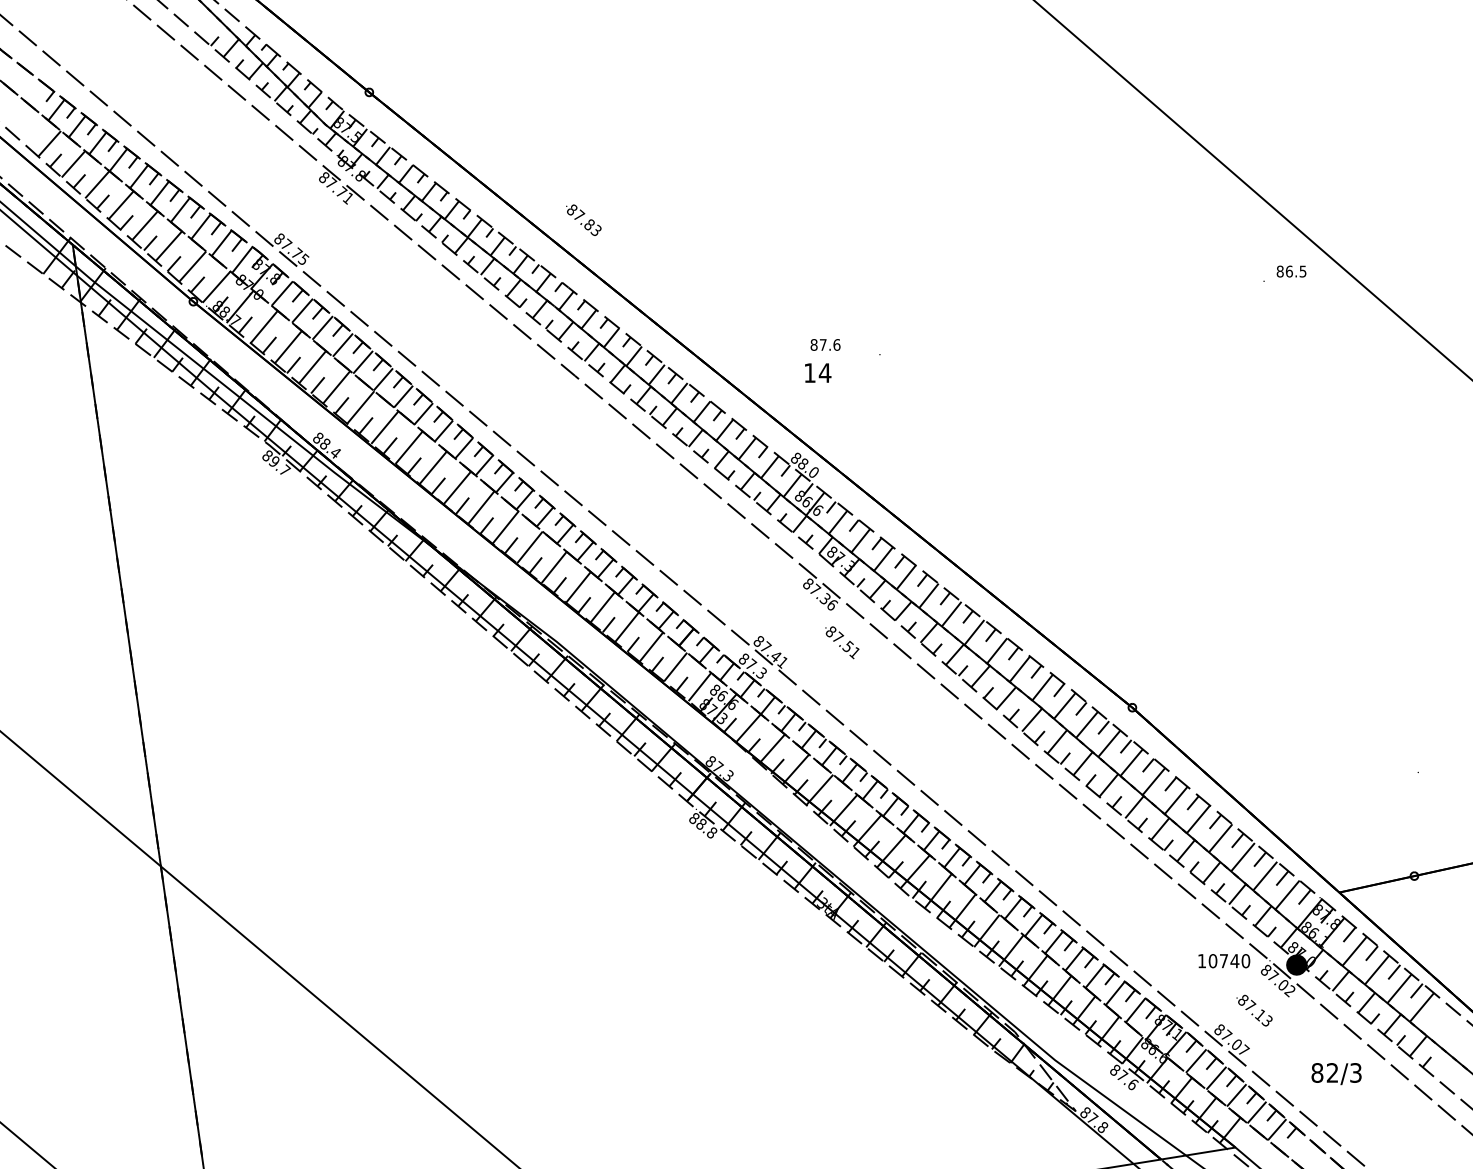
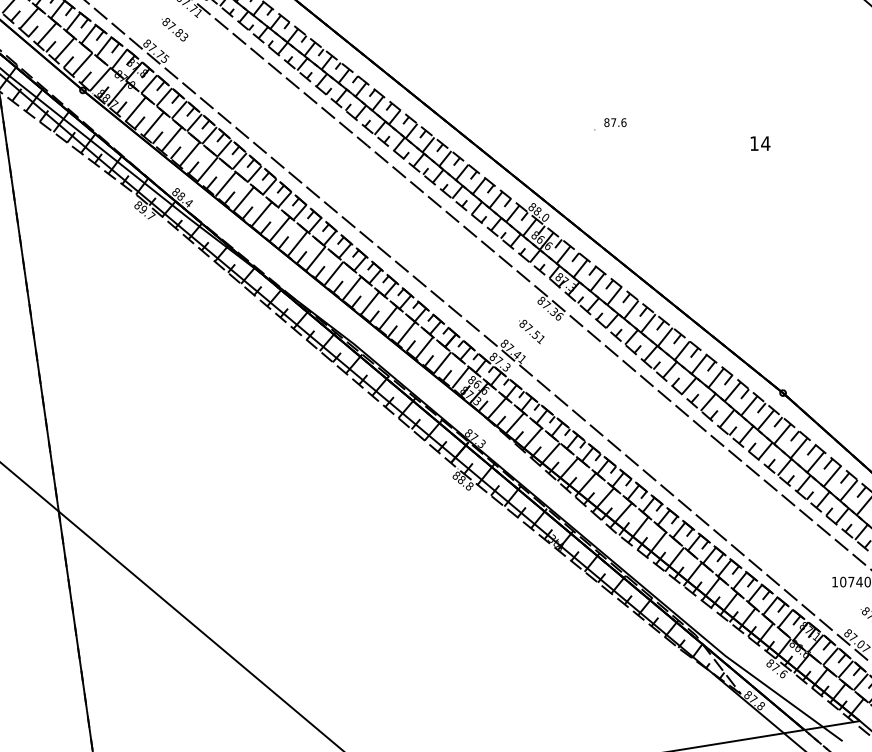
text: (583, 219) -> (174, 29), moved
text: (825, 344) -> (615, 122), moved
text: (818, 372) -> (760, 143), moved
text: (842, 642) -> (531, 331), moved

